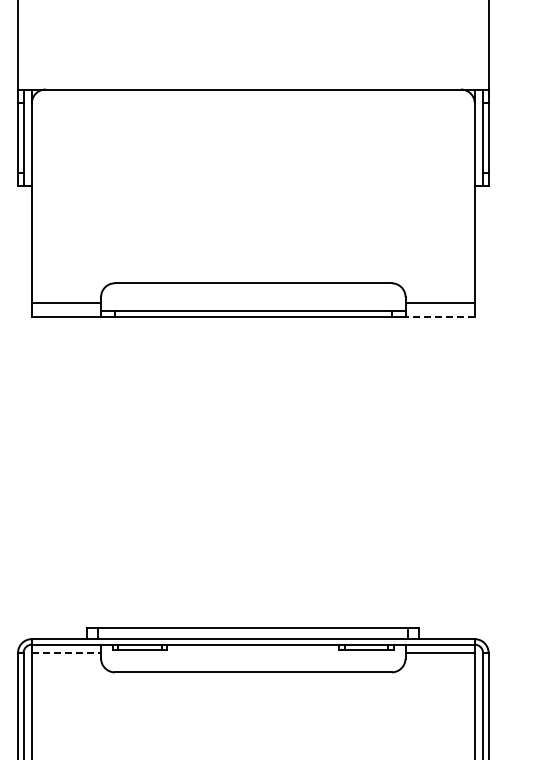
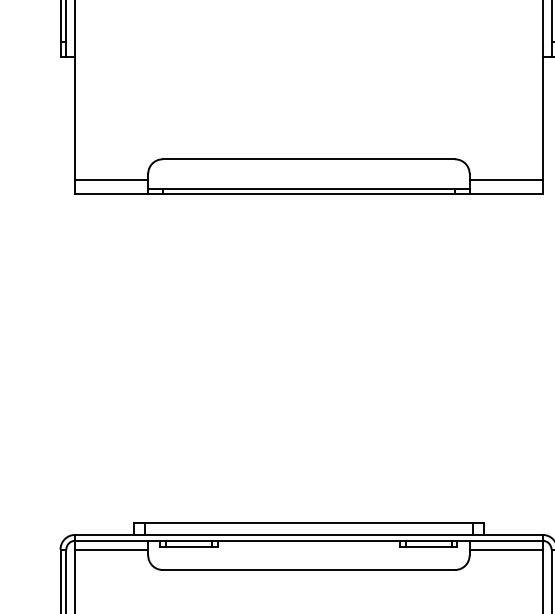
line: (440, 316) -> (506, 194), dashed -> solid
line: (66, 652) -> (111, 549), dashed -> solid

